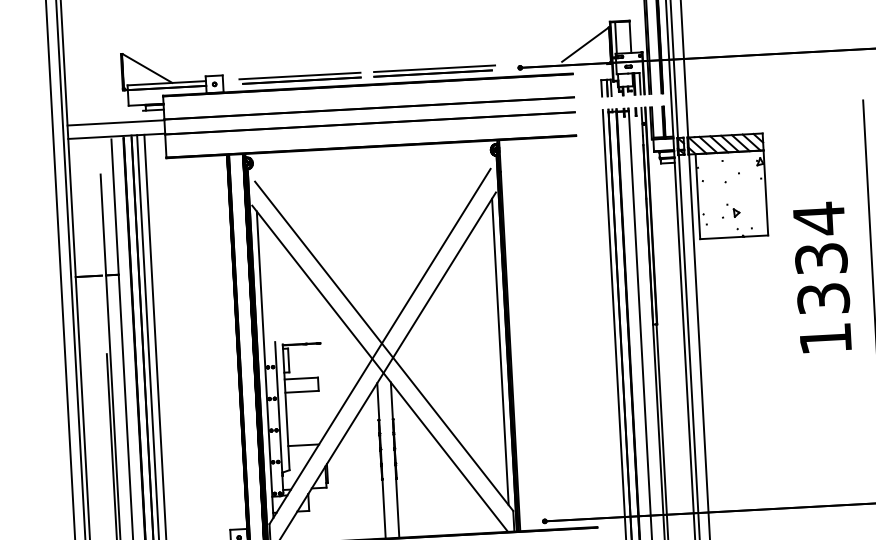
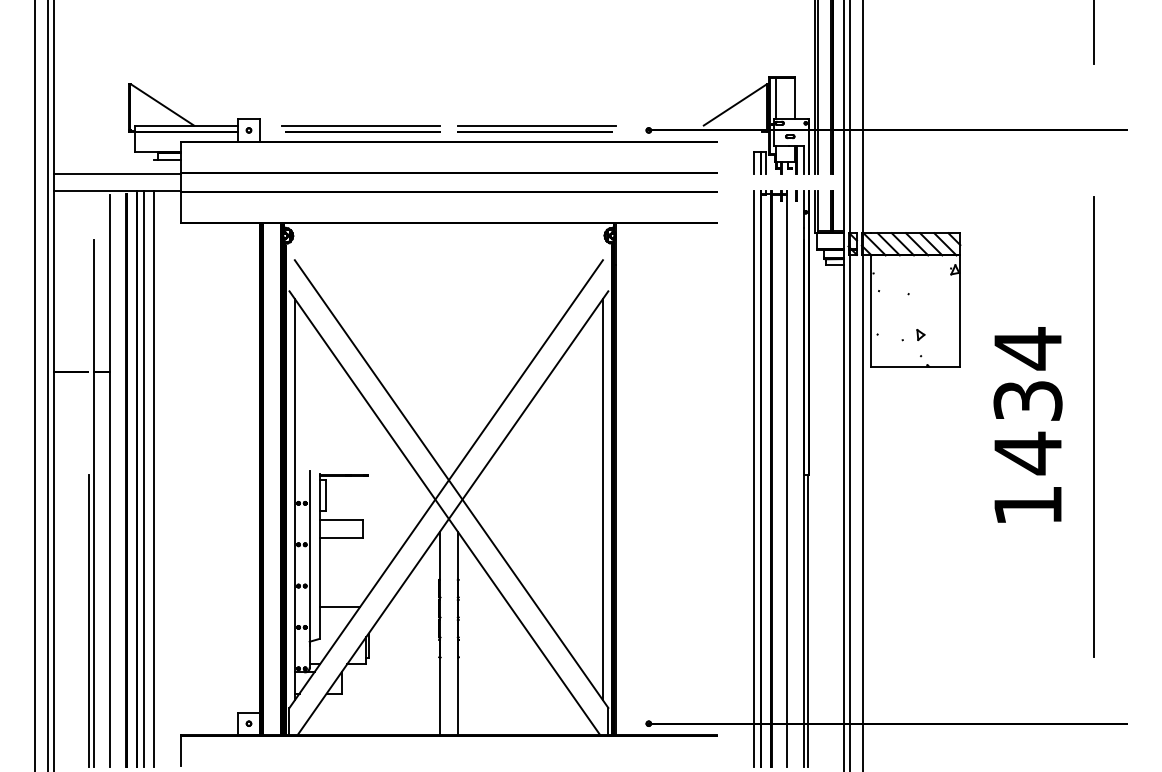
text: (823, 299) -> (1027, 453), 1334 -> 1434

